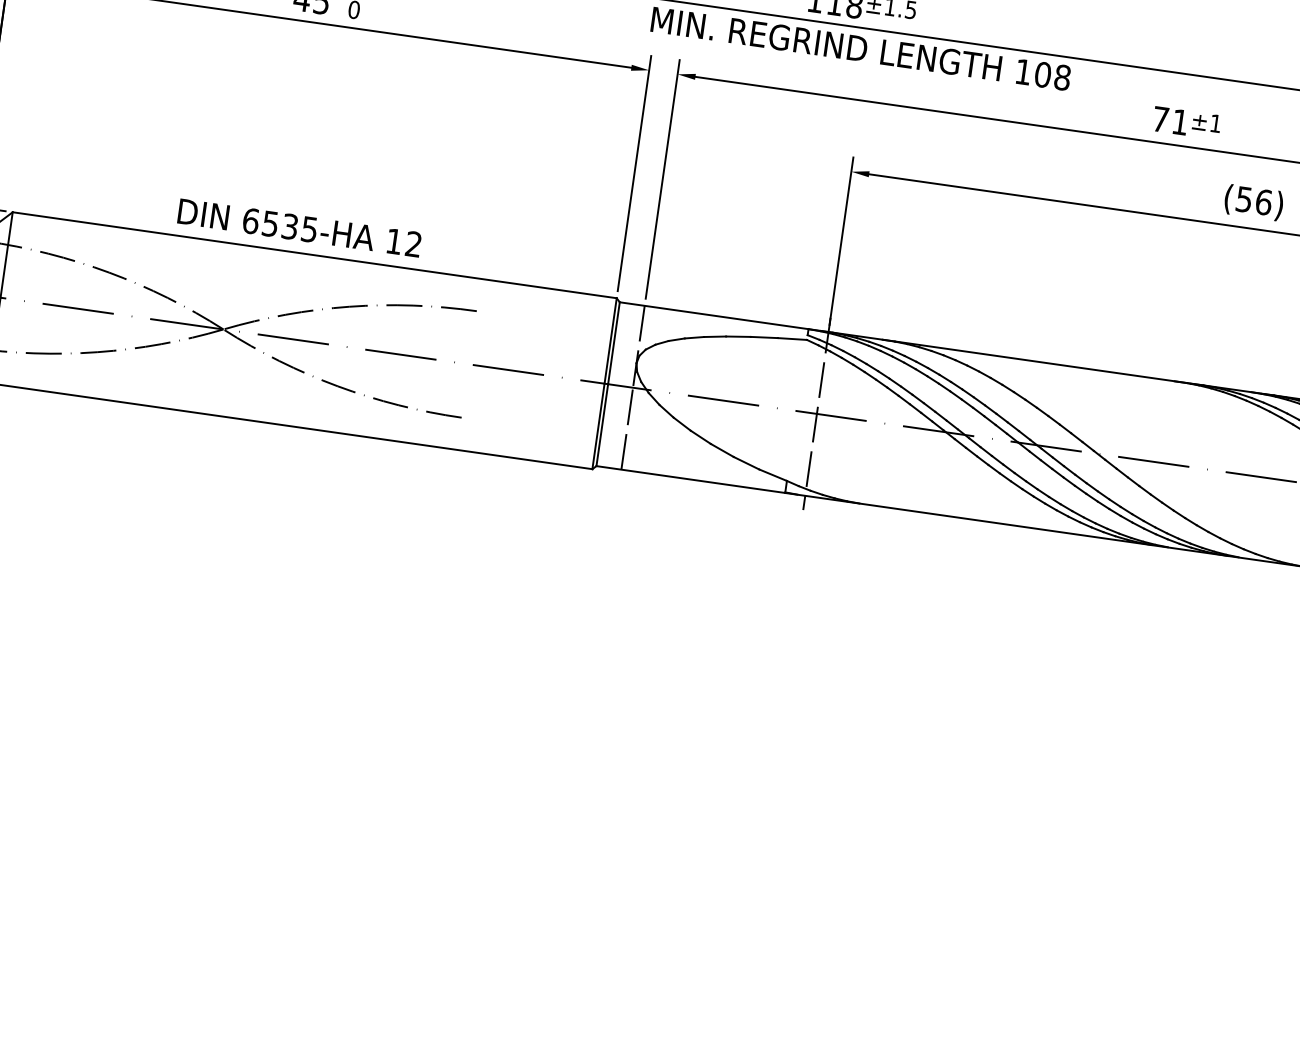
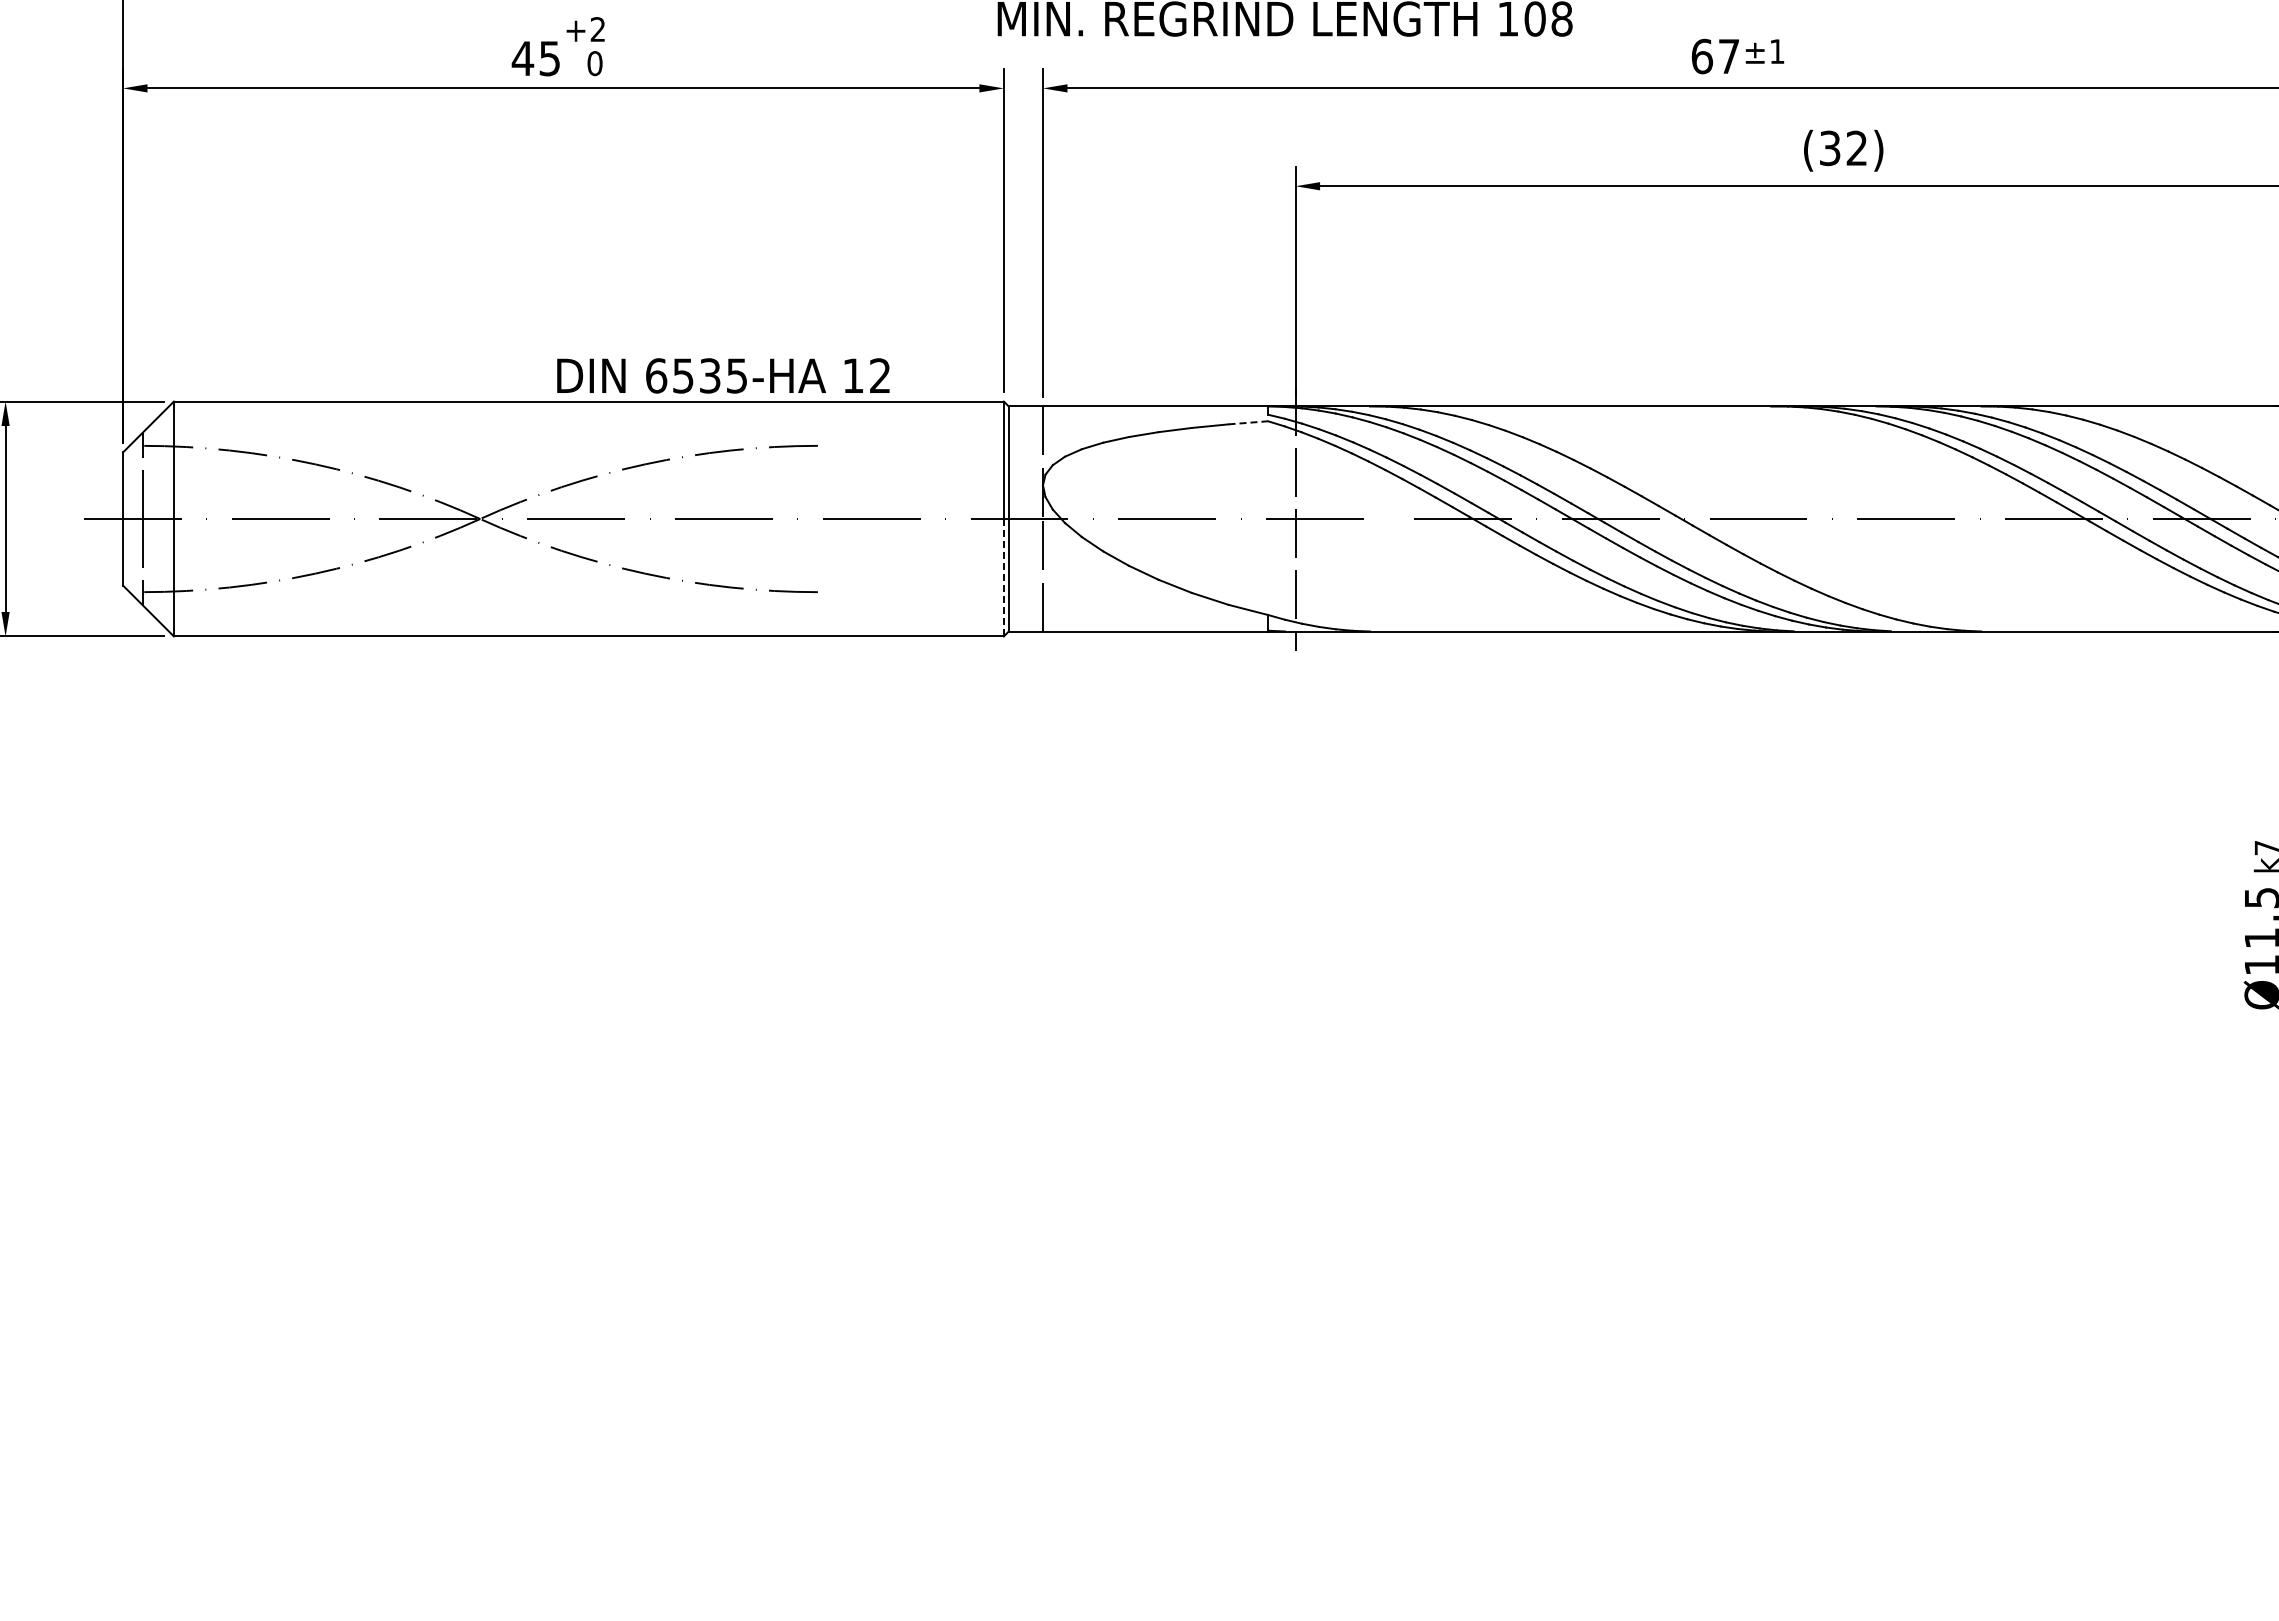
text: (1169, 120) -> (1714, 56), 71 -> 67
text: (1254, 201) -> (1843, 148), (56) -> (32)
text: (299, 227) -> (723, 375), moved
line: (792, 338) -> (1248, 422), solid -> dashed
line: (598, 426) -> (1003, 577), solid -> dashed

